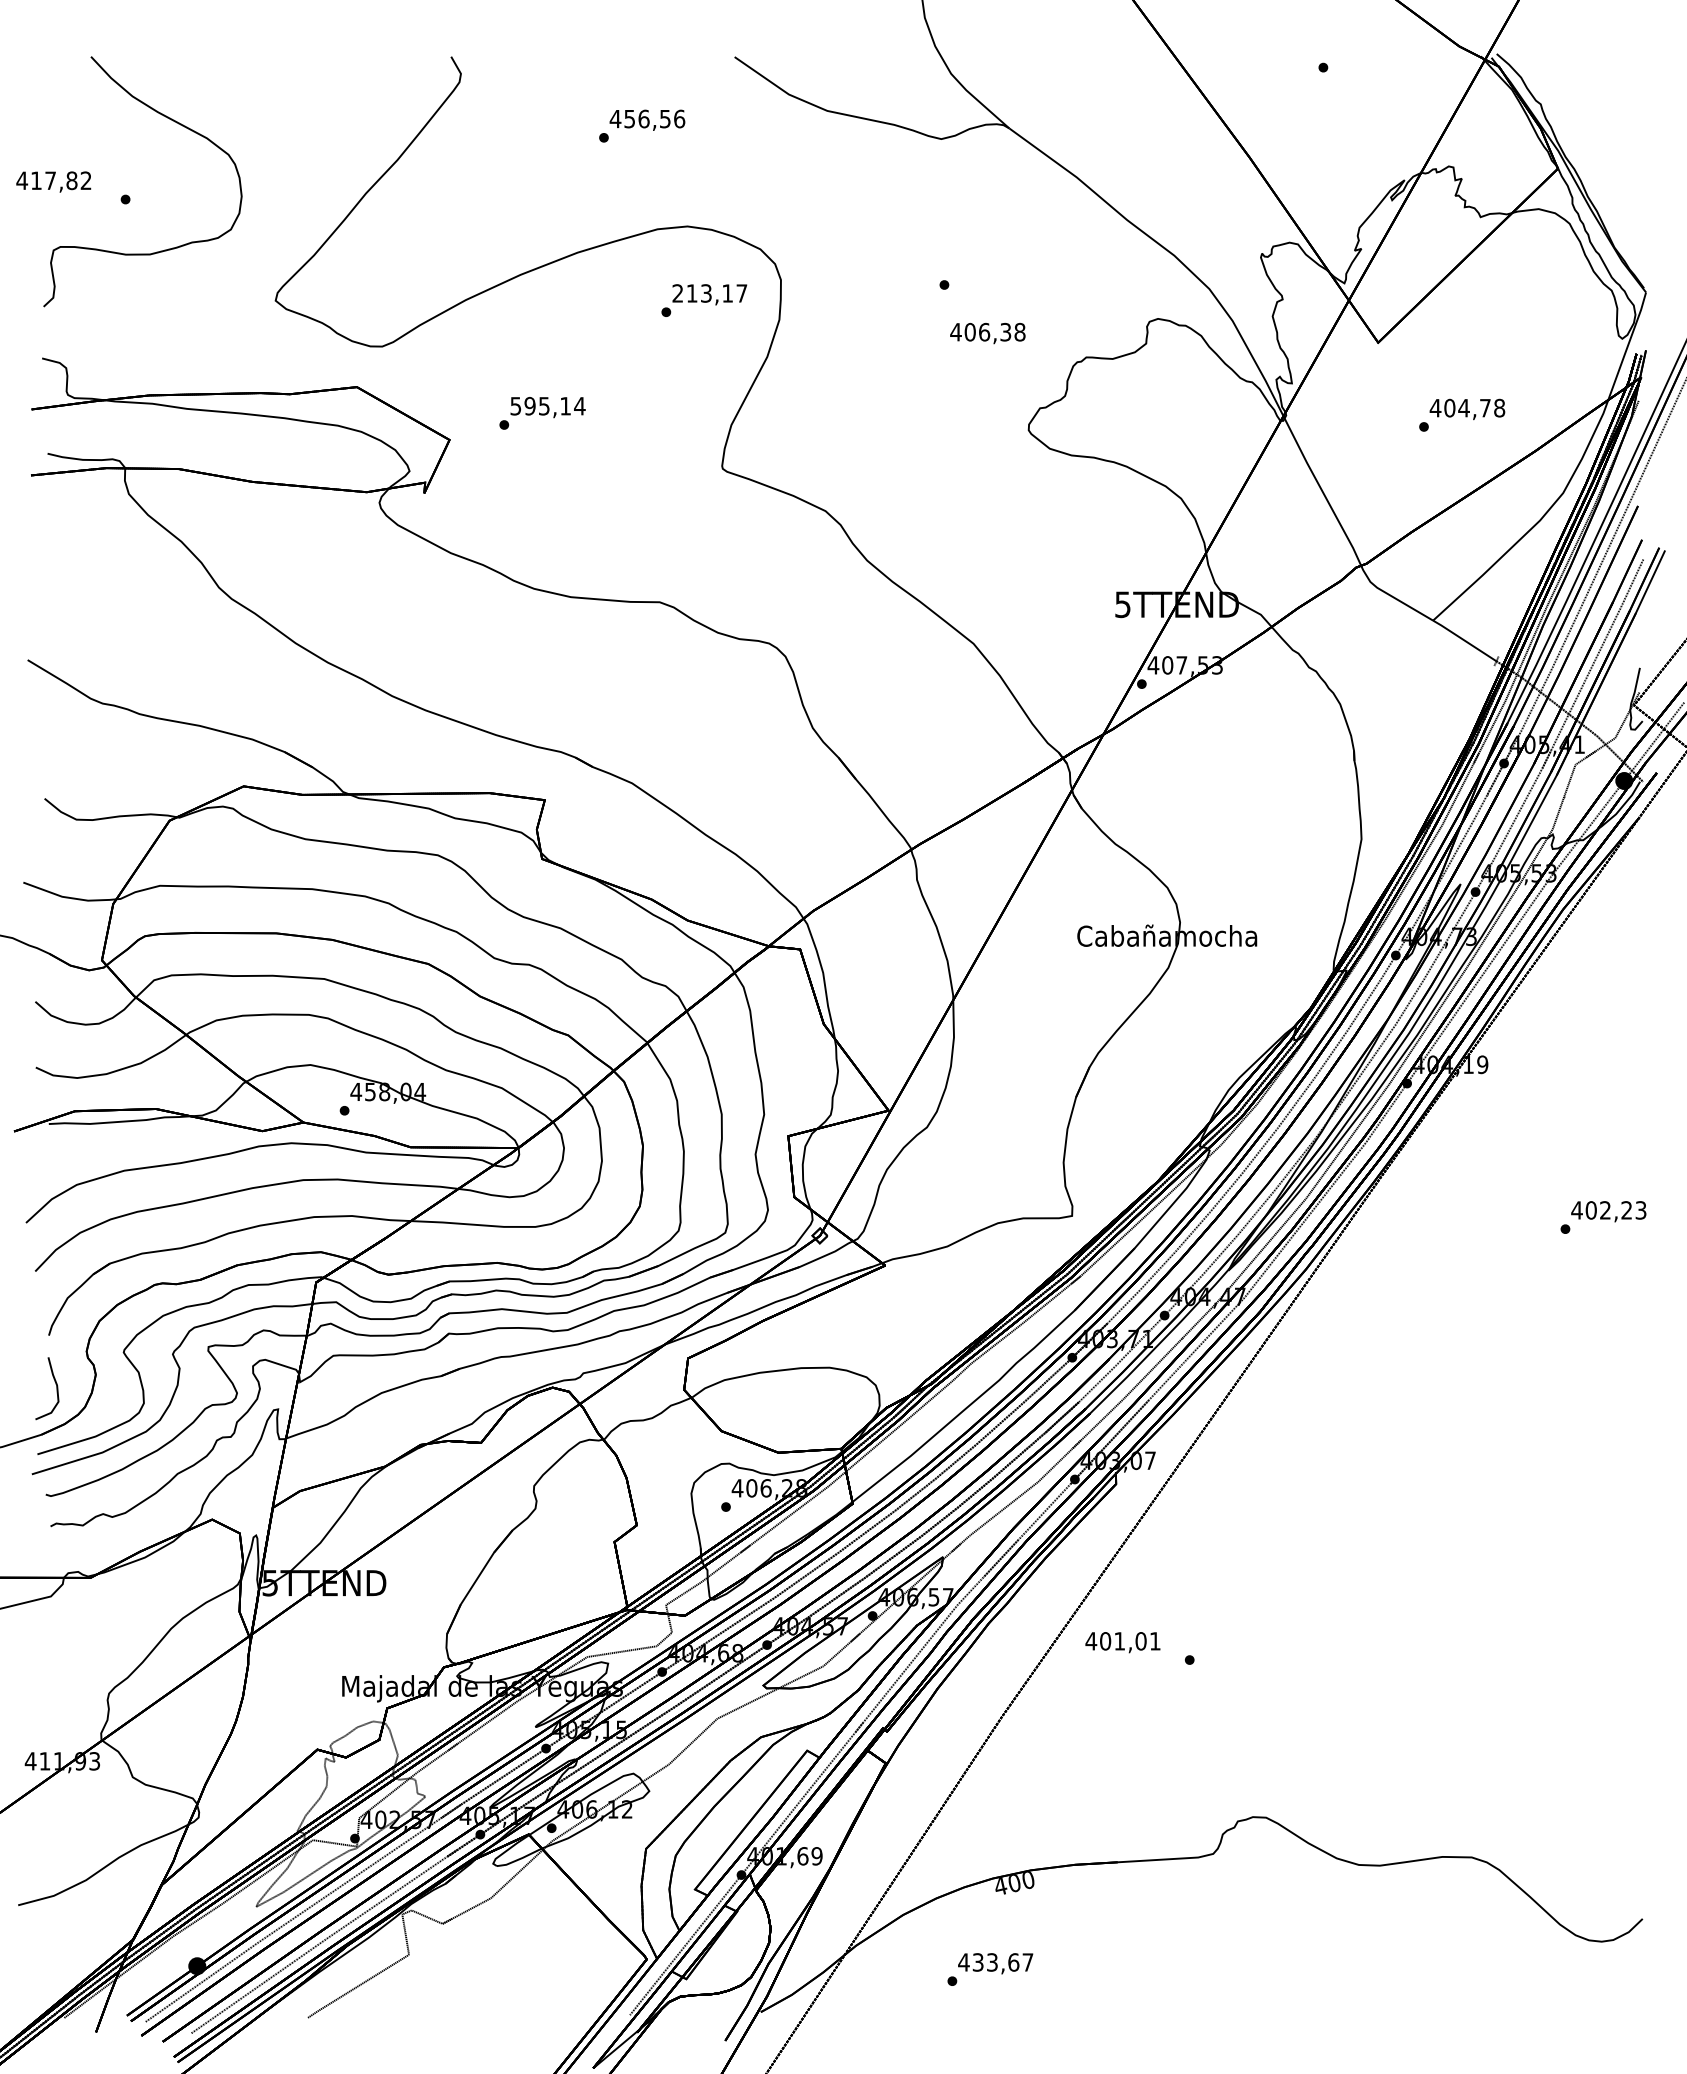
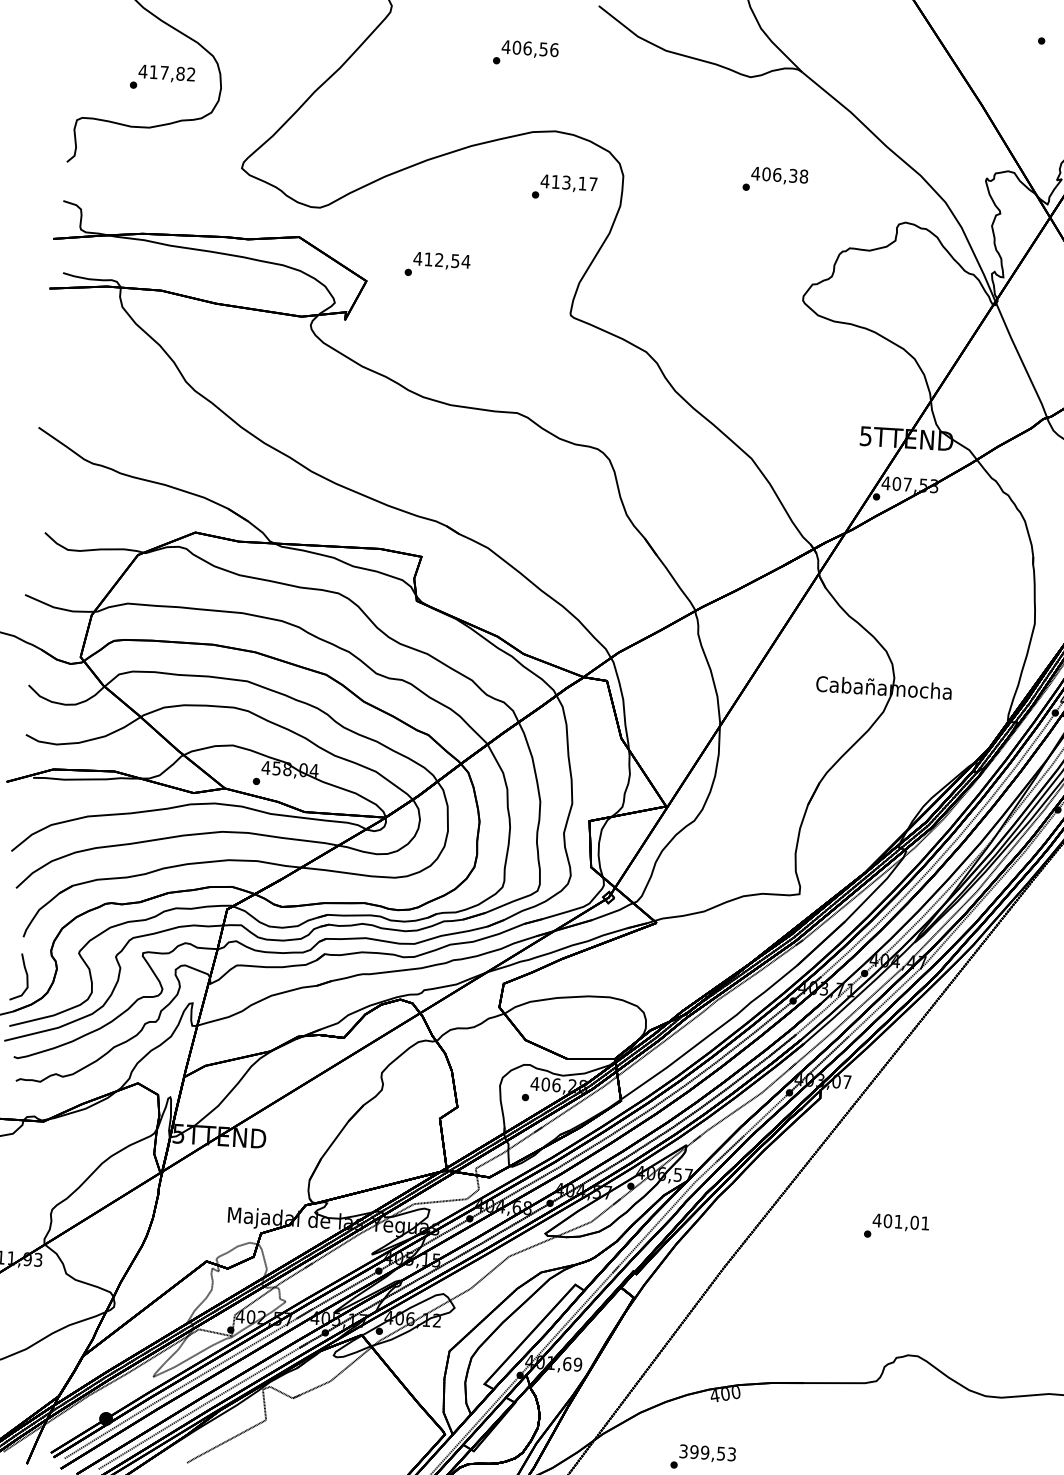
text: (629, 118) -> (516, 47), 456,56 -> 406,56
text: (53, 181) -> (166, 73), moved
text: (677, 293) -> (544, 181), 213,17 -> 413,17
text: (987, 333) -> (779, 176), moved
text: (540, 405) -> (436, 259), 595,14 -> 412,54
text: (1122, 1642) -> (900, 1222), moved
text: (995, 1962) -> (707, 1452), 433,67 -> 399,53

